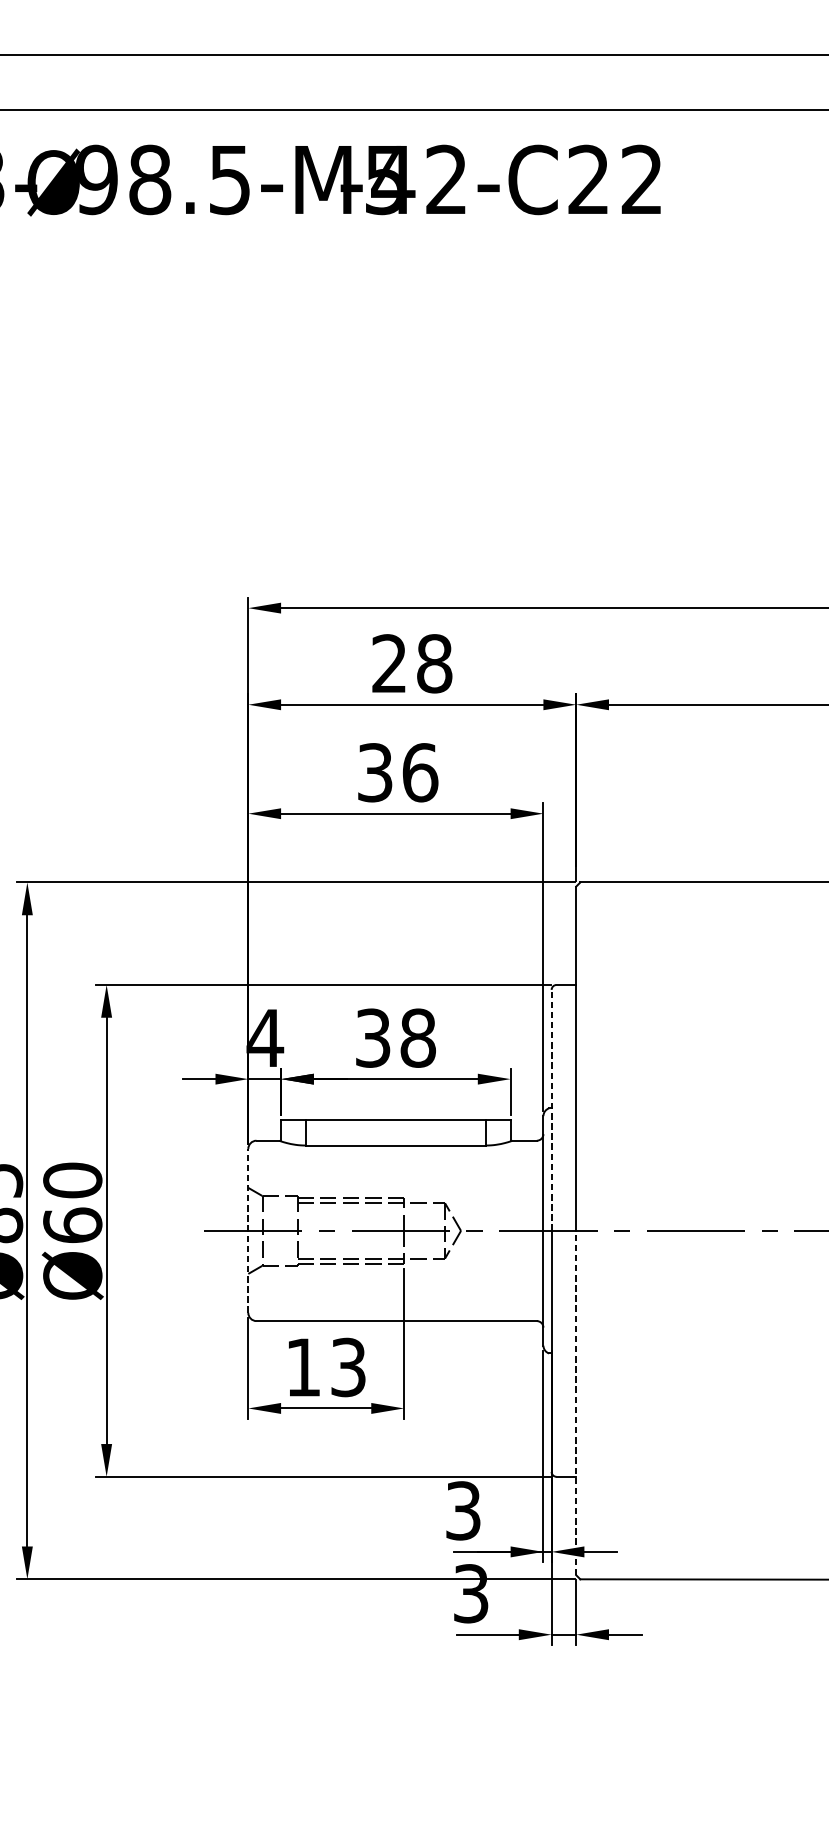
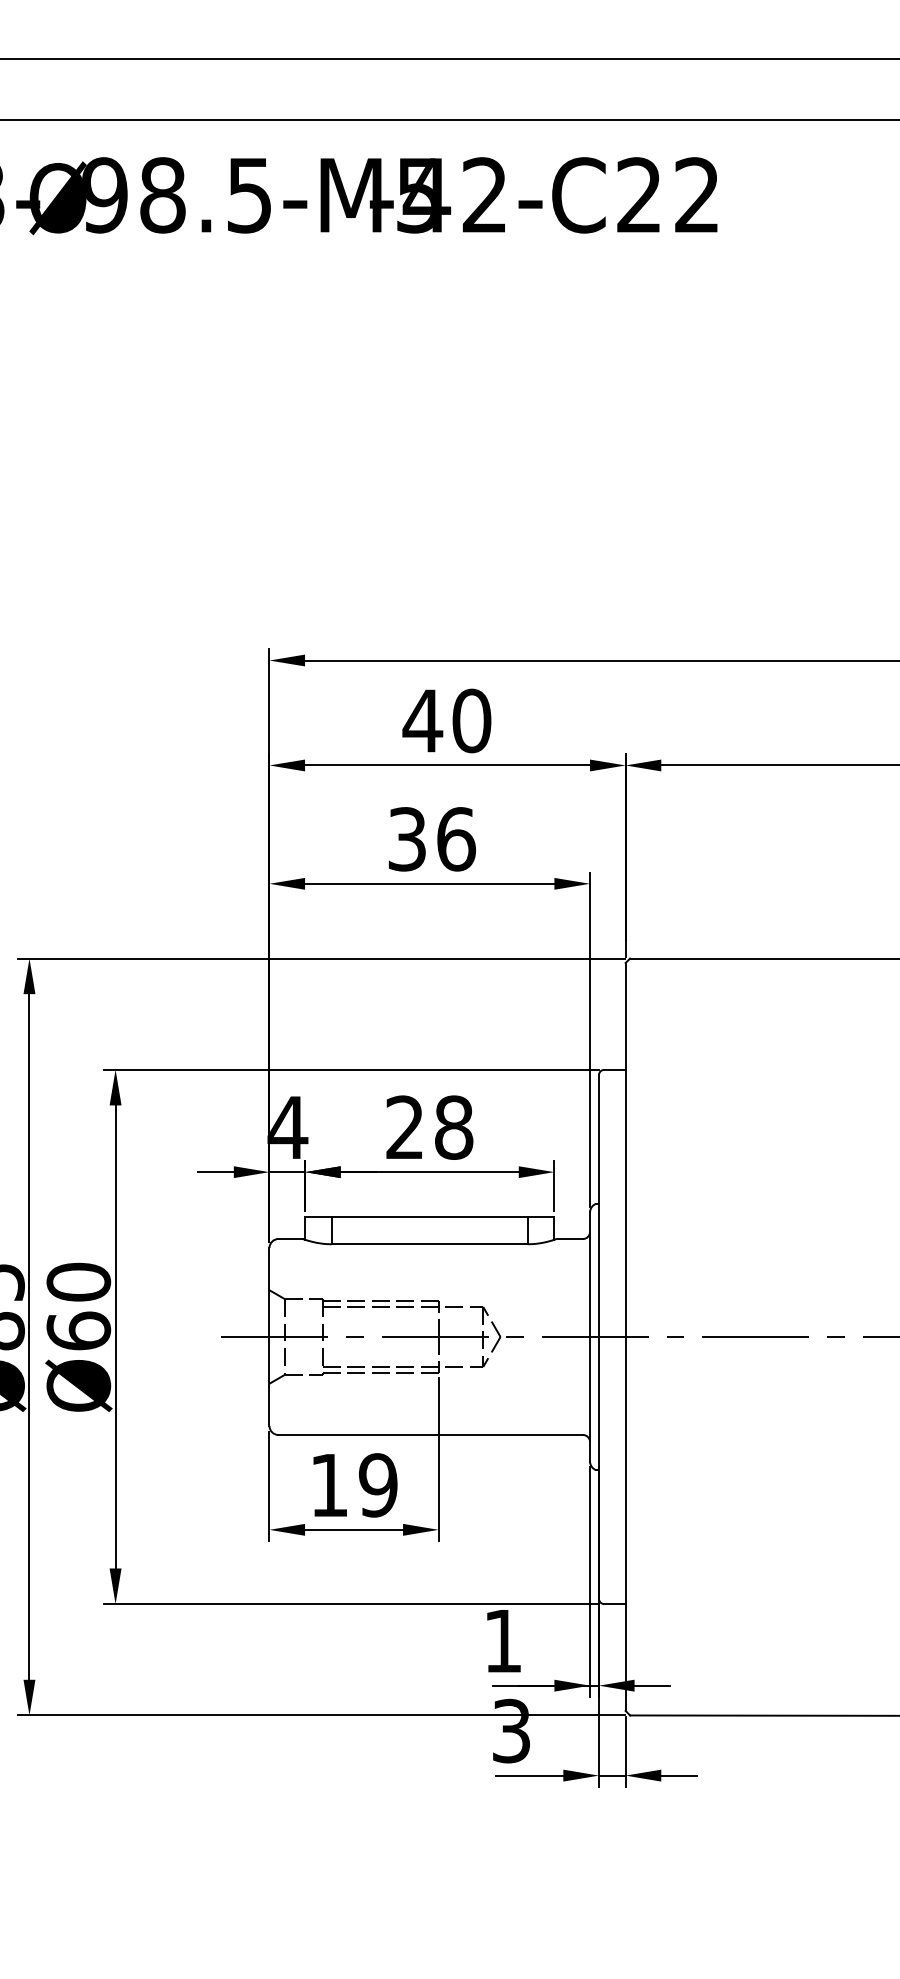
text: (411, 663) -> (446, 720), 28 -> 40
text: (372, 1038) -> (404, 1127), 38 -> 28
line: (551, 1110) -> (598, 1206), dashed -> solid
line: (248, 1230) -> (269, 1336), dashed -> solid
text: (348, 1367) -> (378, 1485), 13 -> 19
line: (576, 1402) -> (625, 1523), dashed -> solid
text: (462, 1510) -> (502, 1640), 3 -> 1

